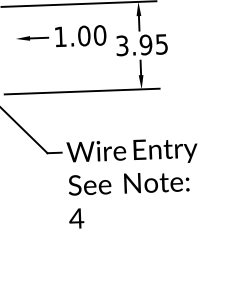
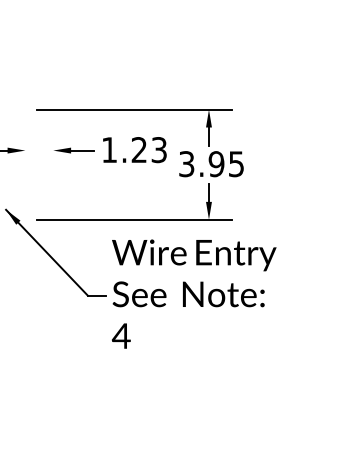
text: (92, 36) -> (149, 150), 1.00 -> 1.23
text: (133, 182) -> (194, 293), moved

